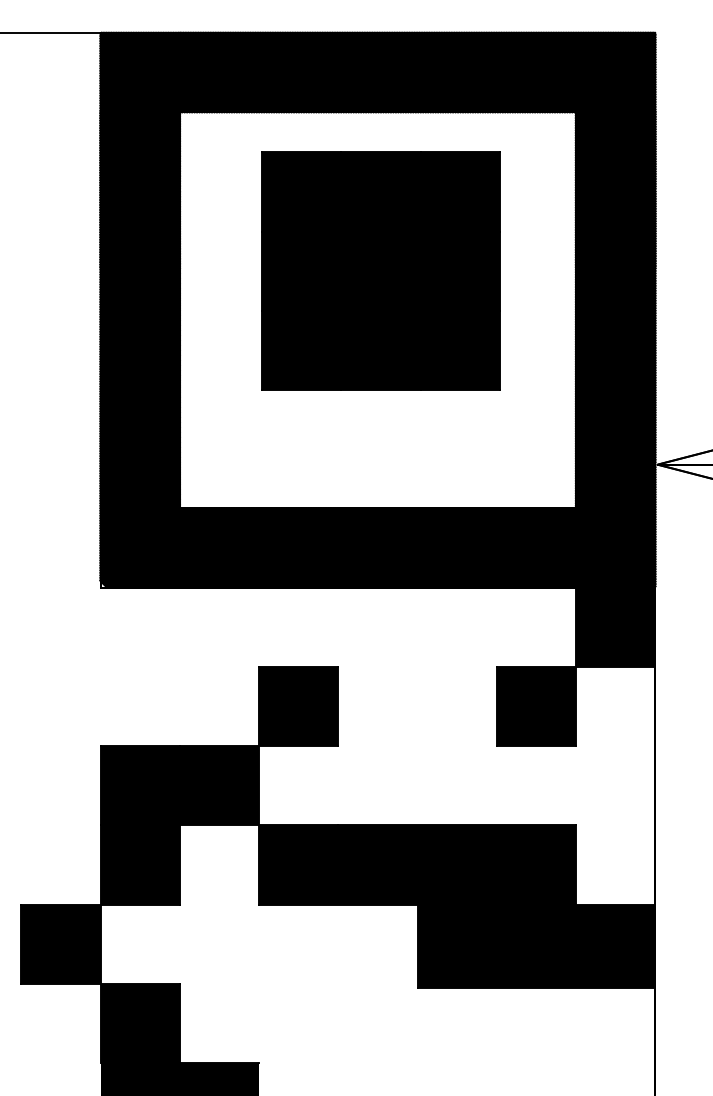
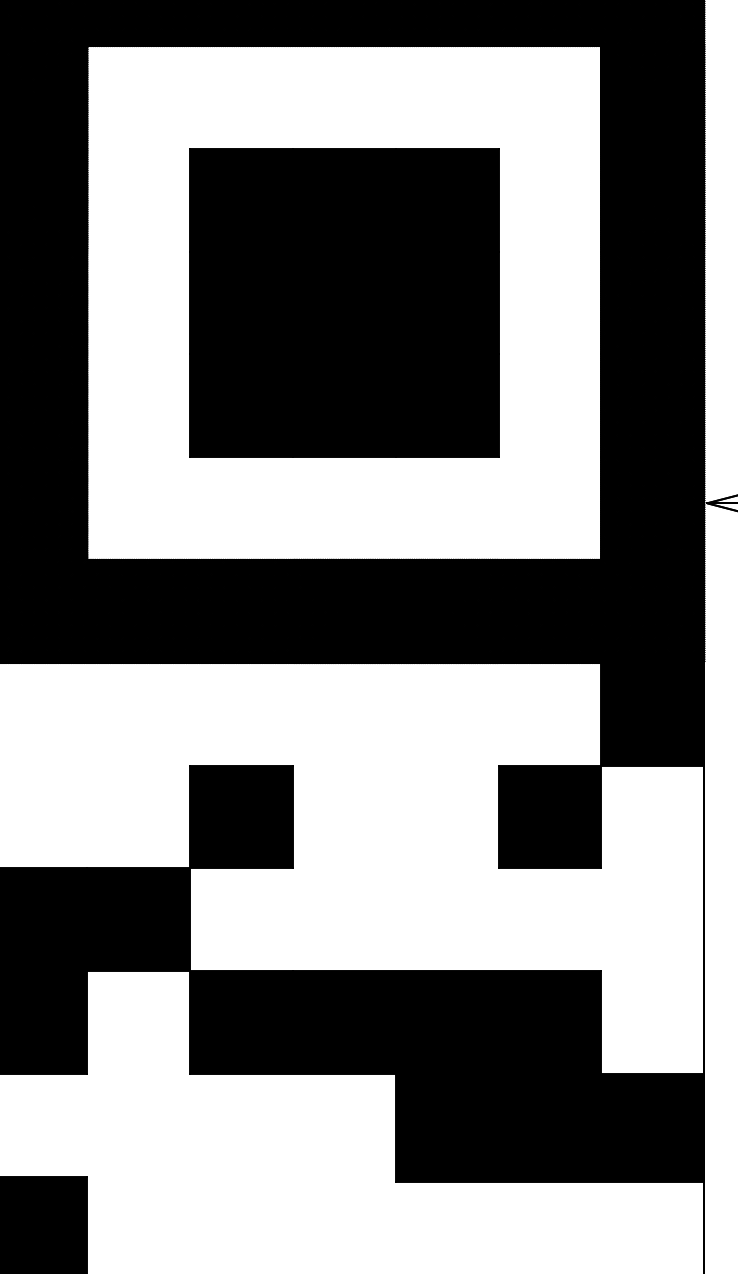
part: (380, 270) -> (343, 301), moved

